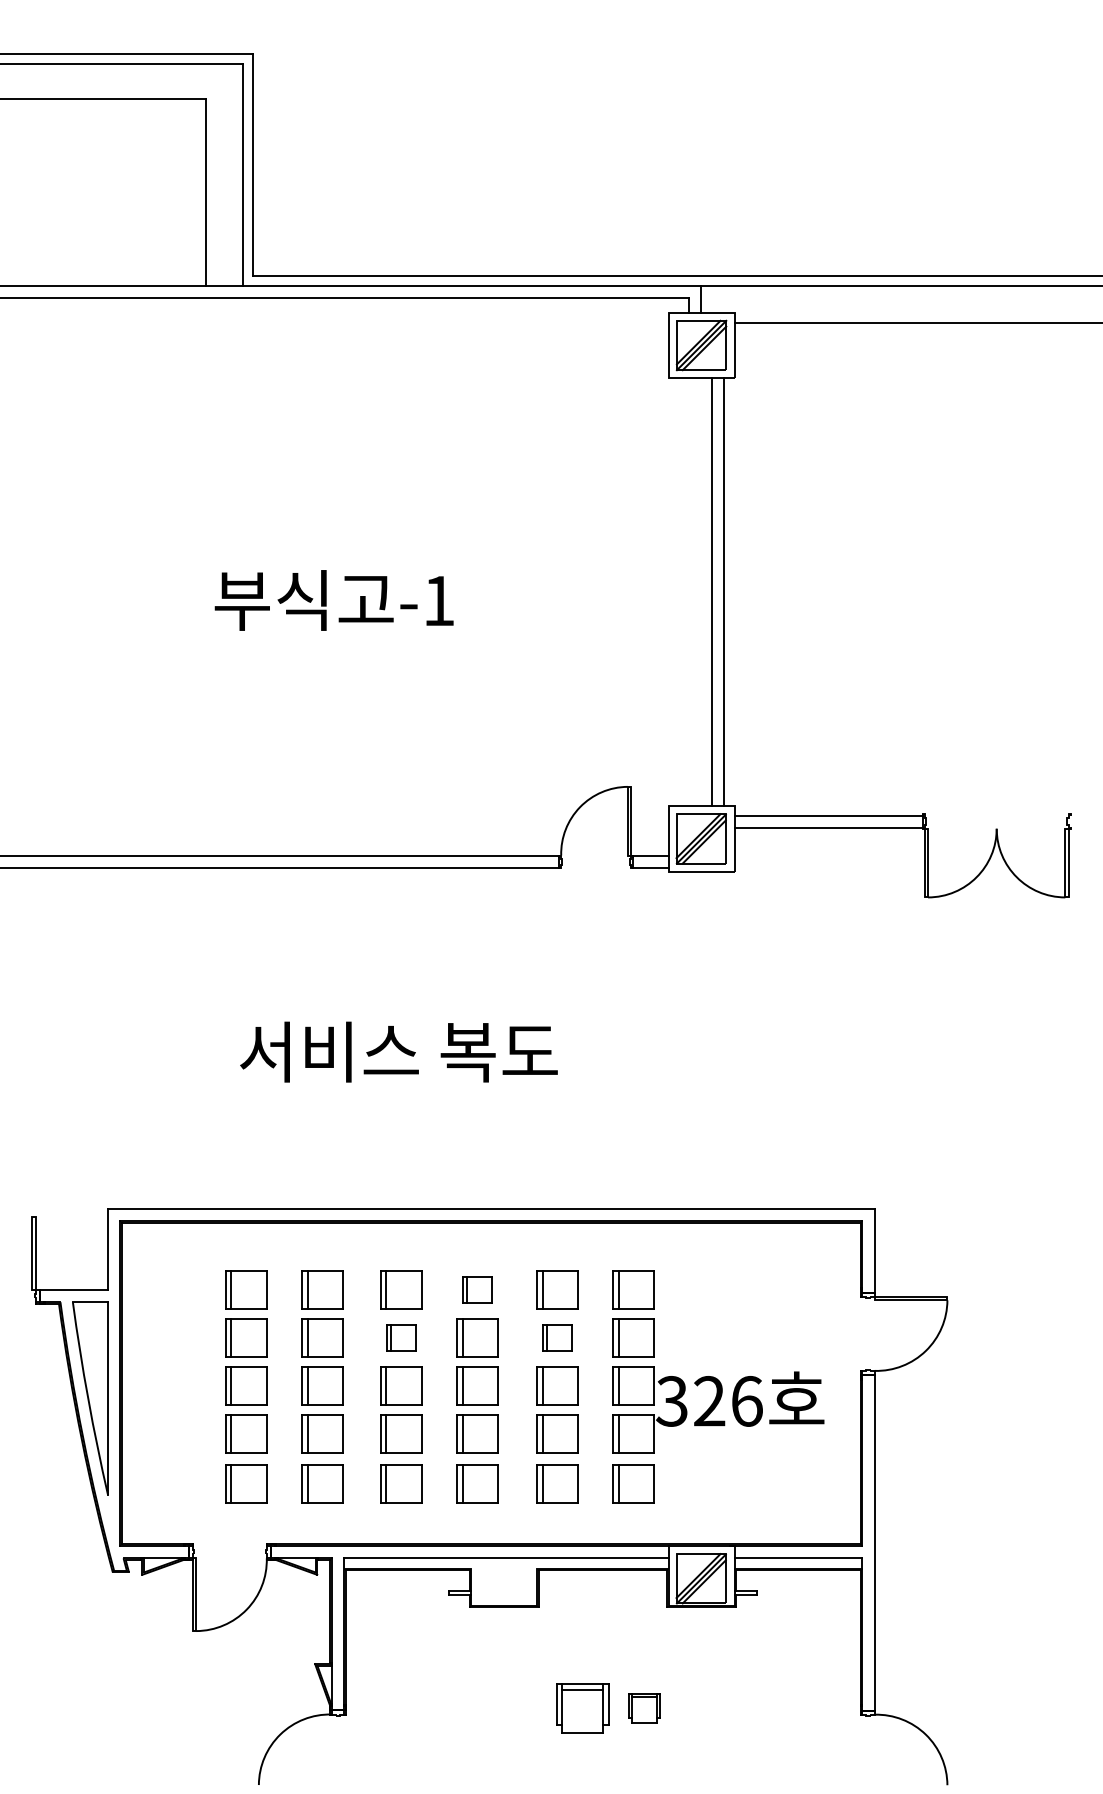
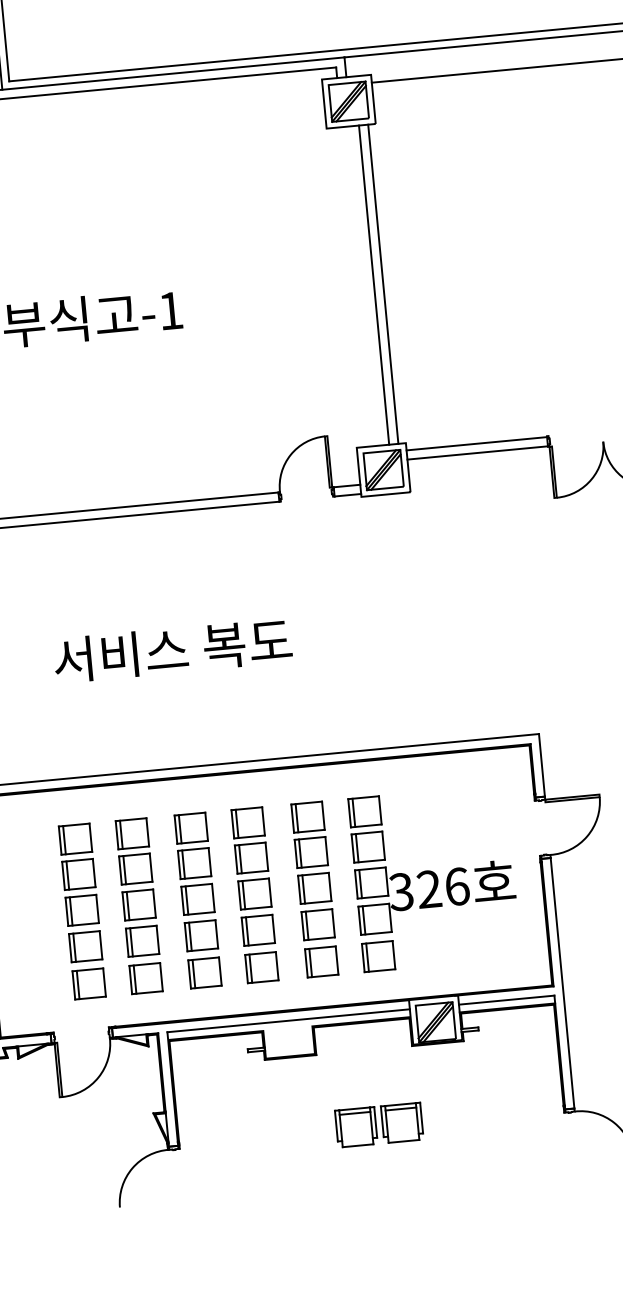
part: (477, 1289) -> (248, 822), size x1.43
part: (401, 1337) -> (194, 863), size x1.43
part: (557, 1337) -> (311, 852), size x1.43
part: (644, 1708) -> (402, 1123), size x1.67

